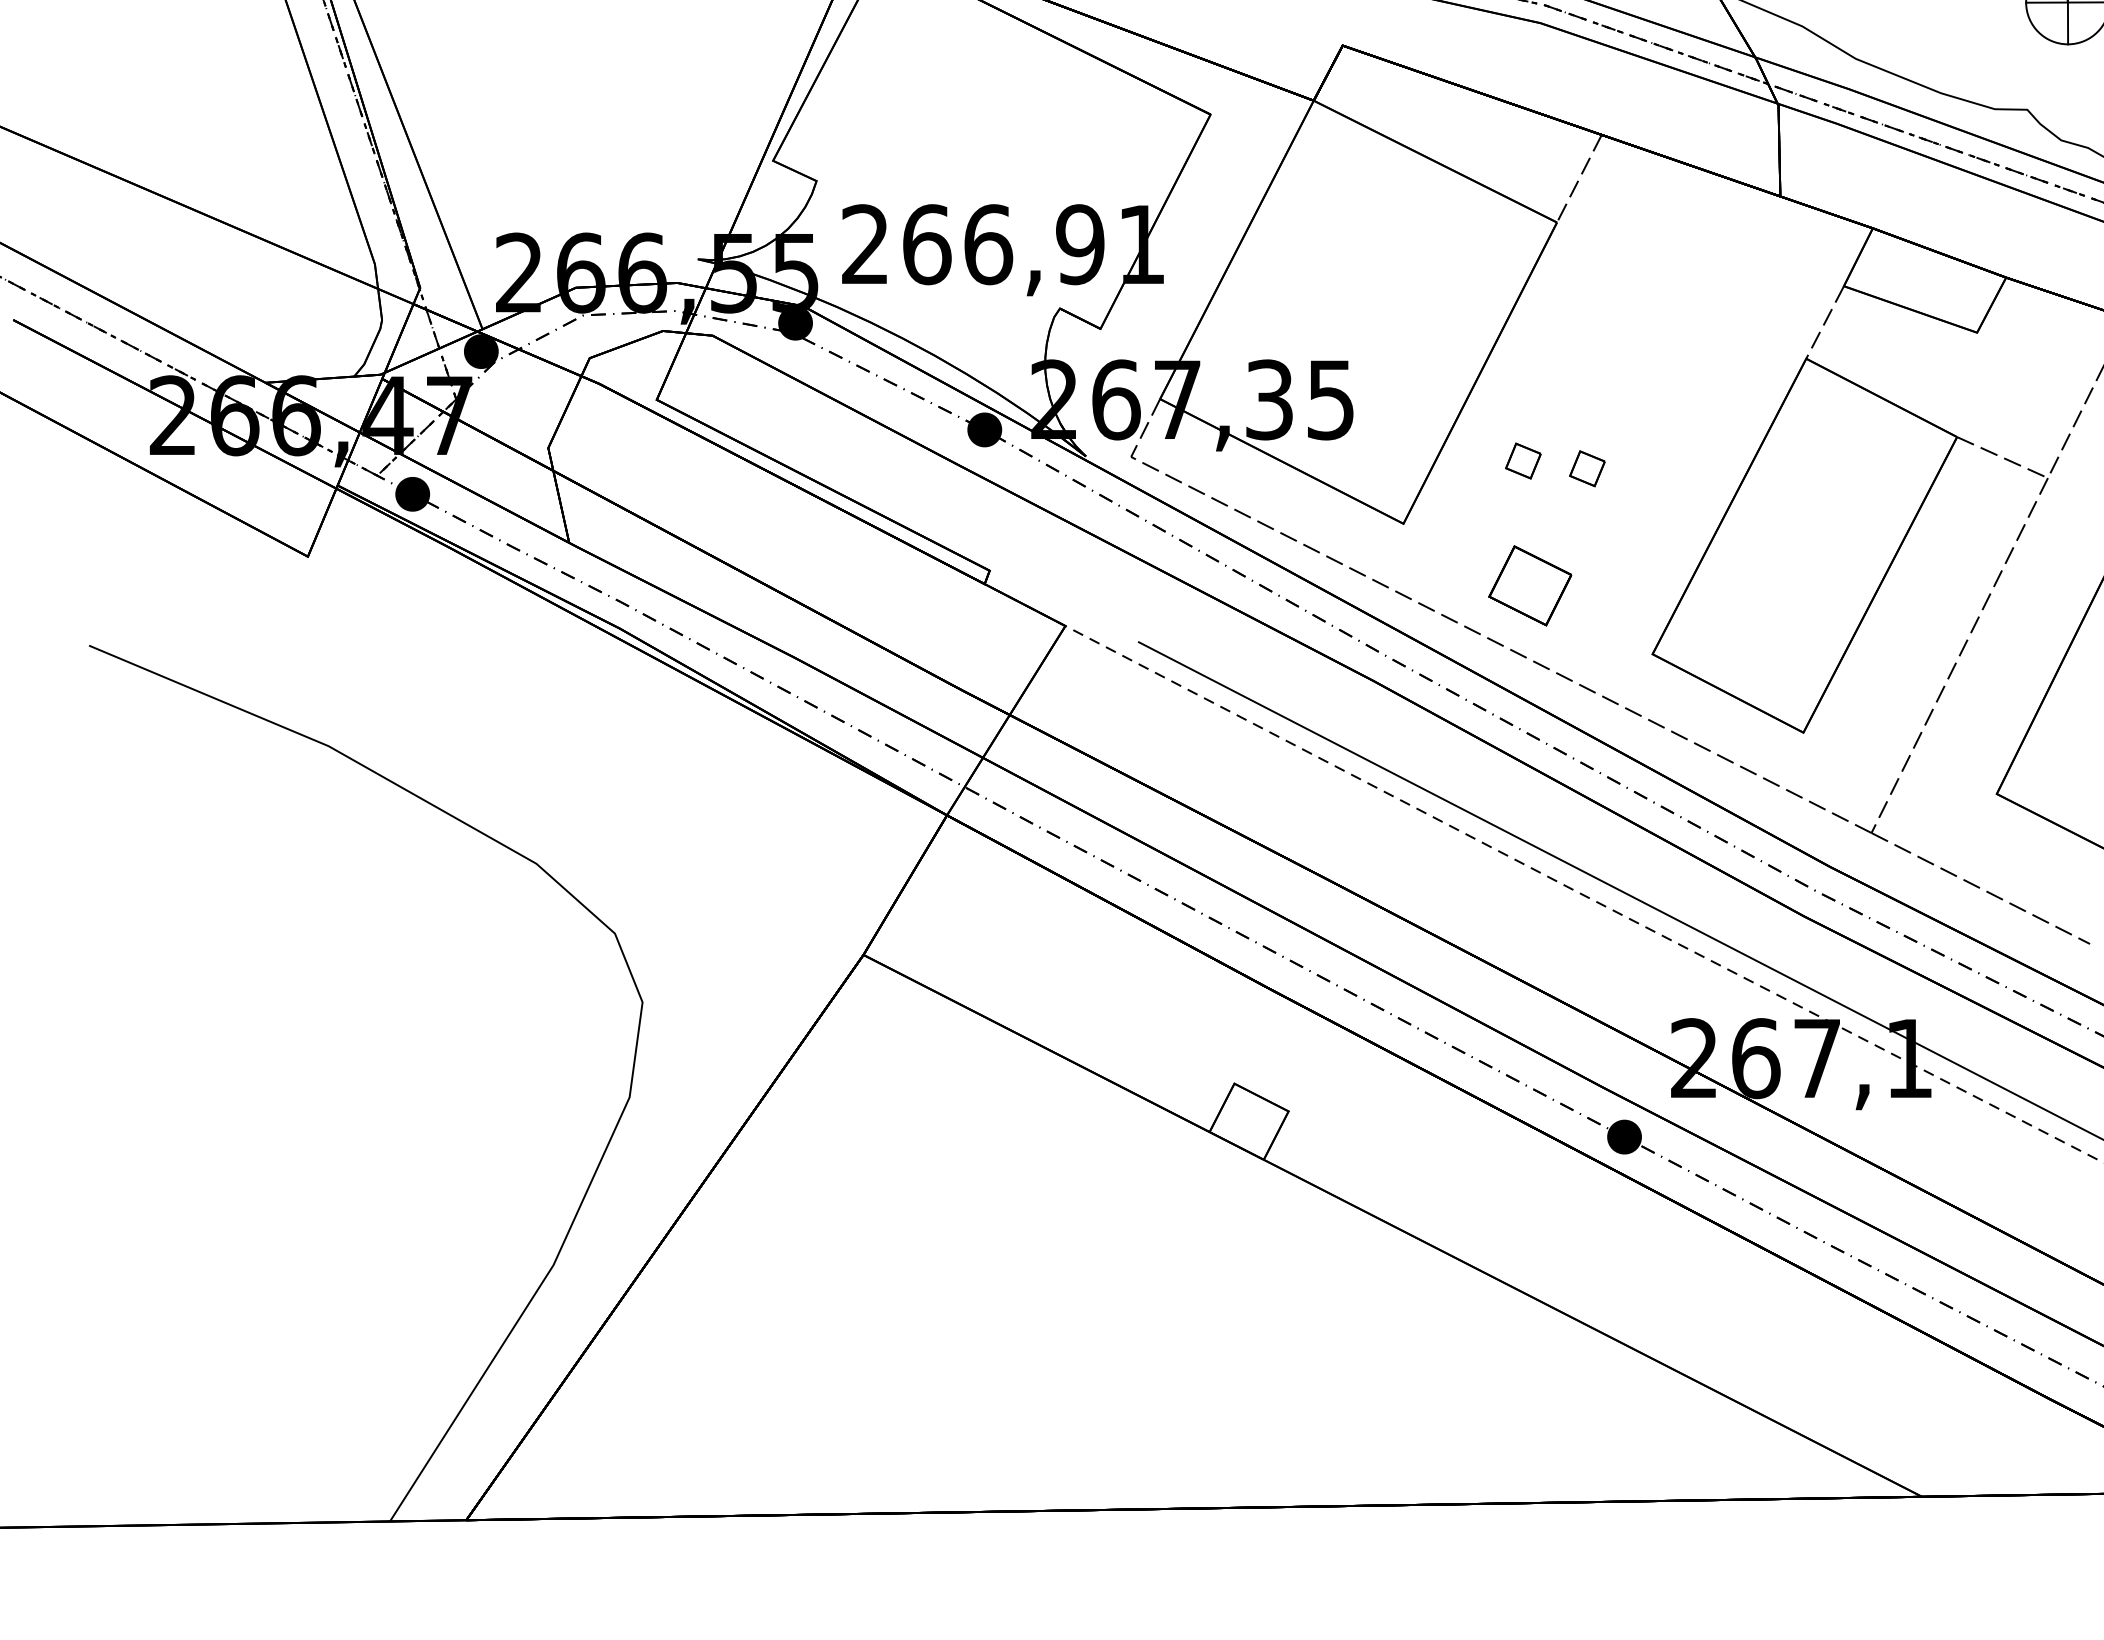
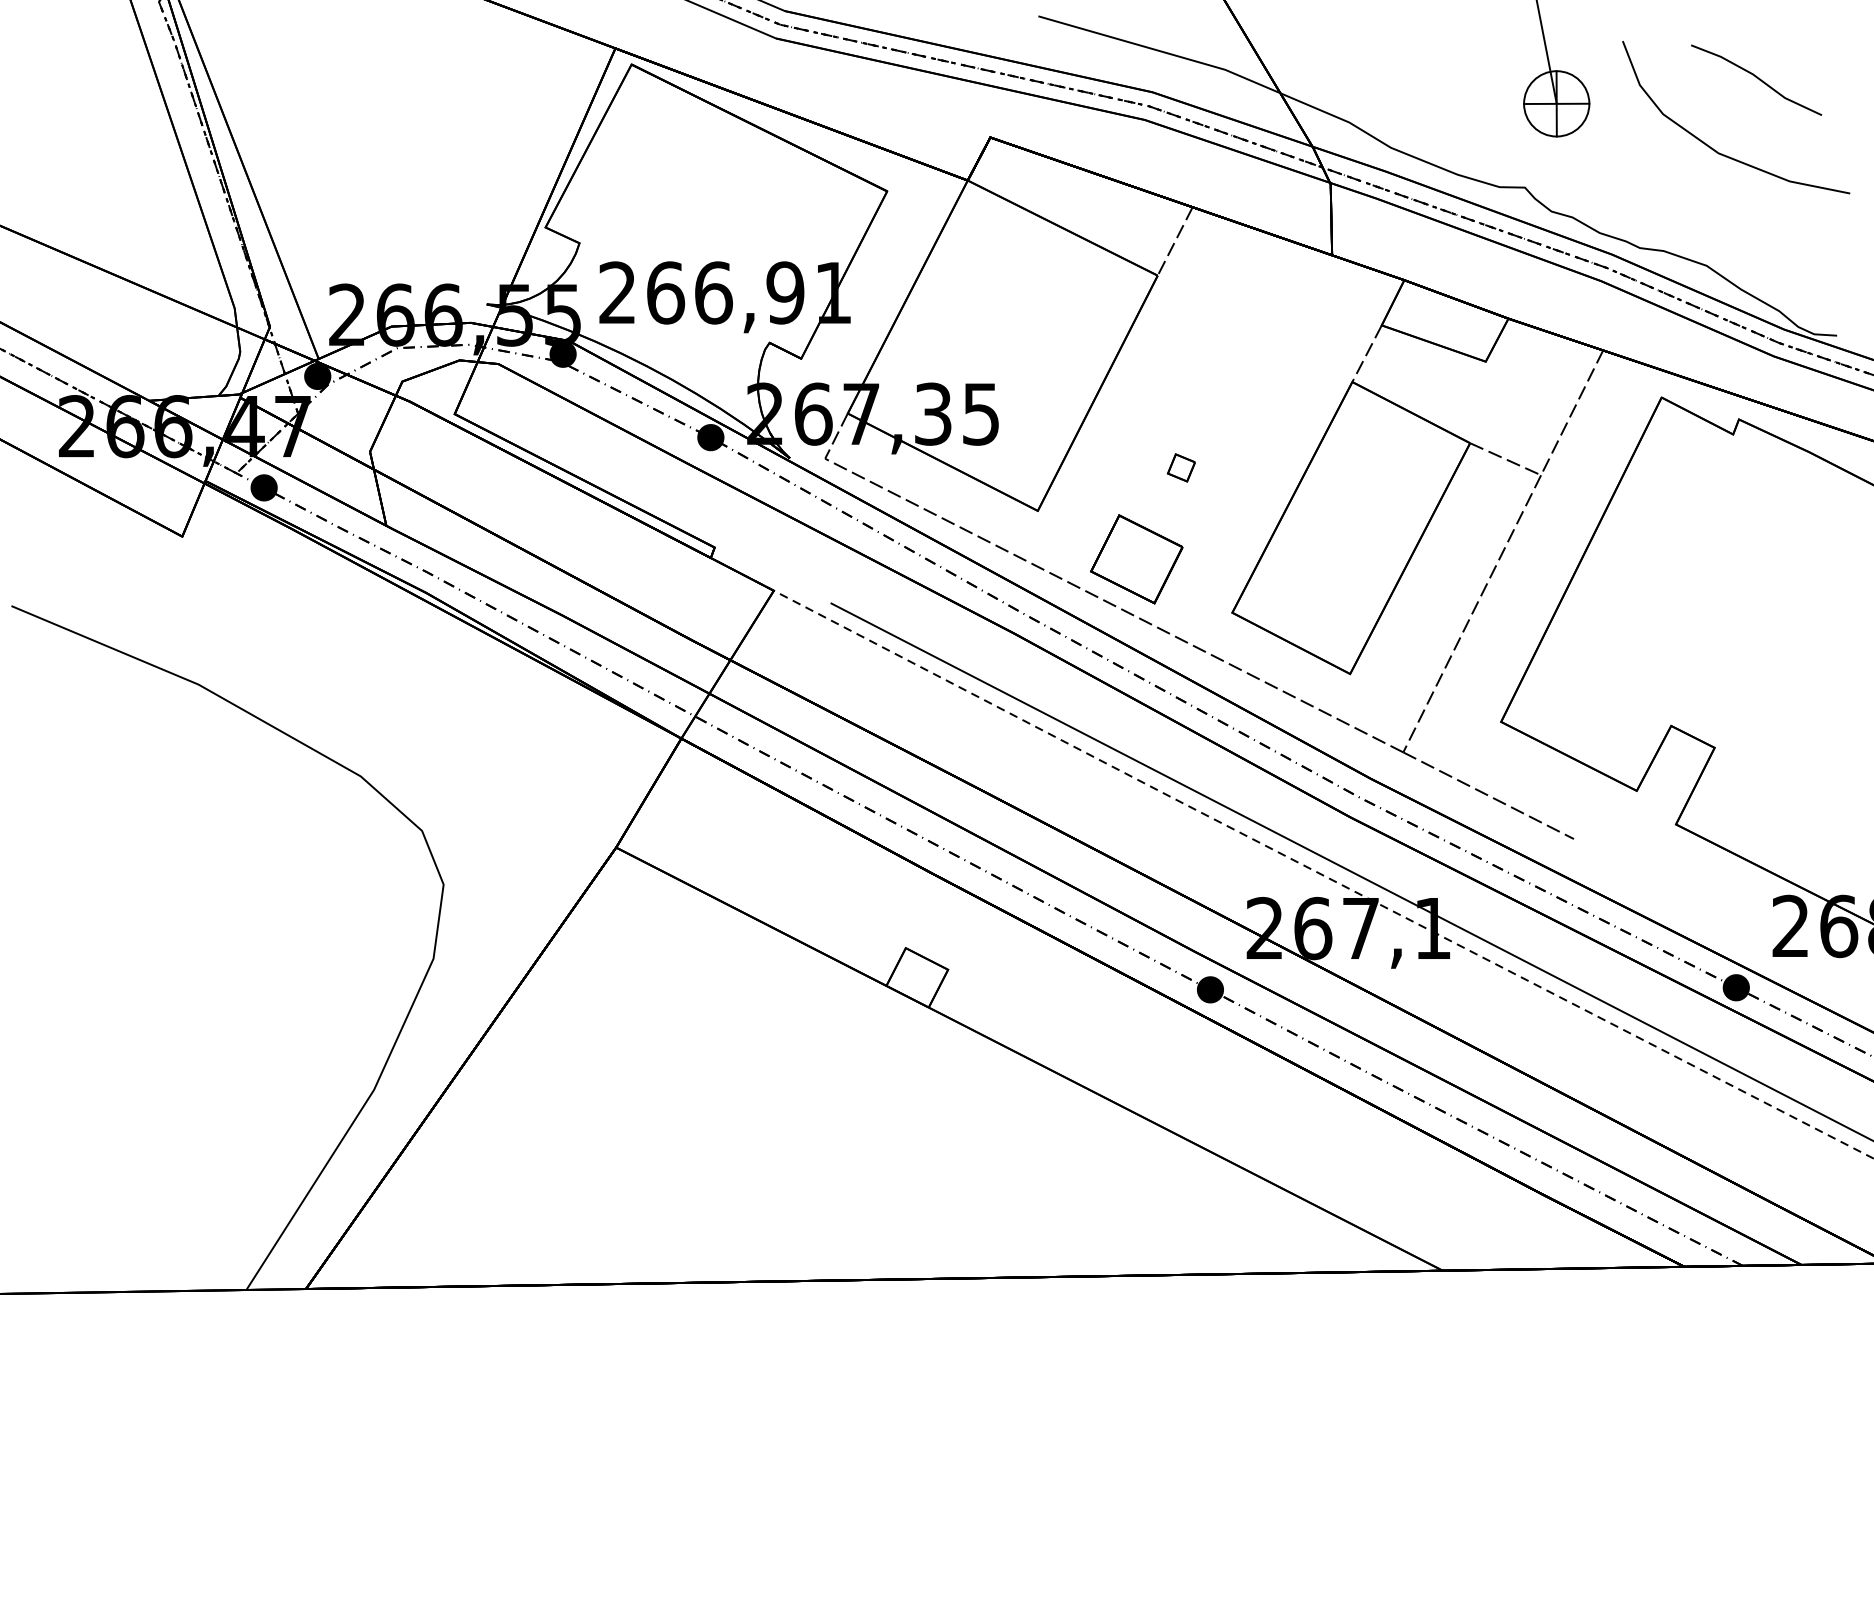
part: (1522, 460) -> (1130, 461), removed
part: (1529, 586) -> (1136, 559), size x1.43

